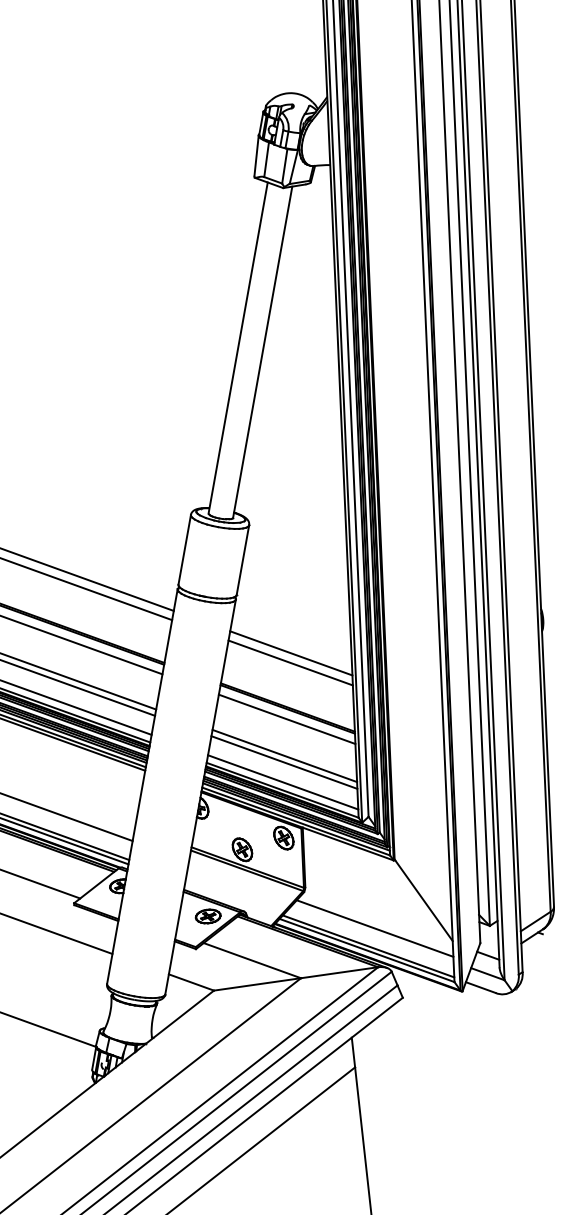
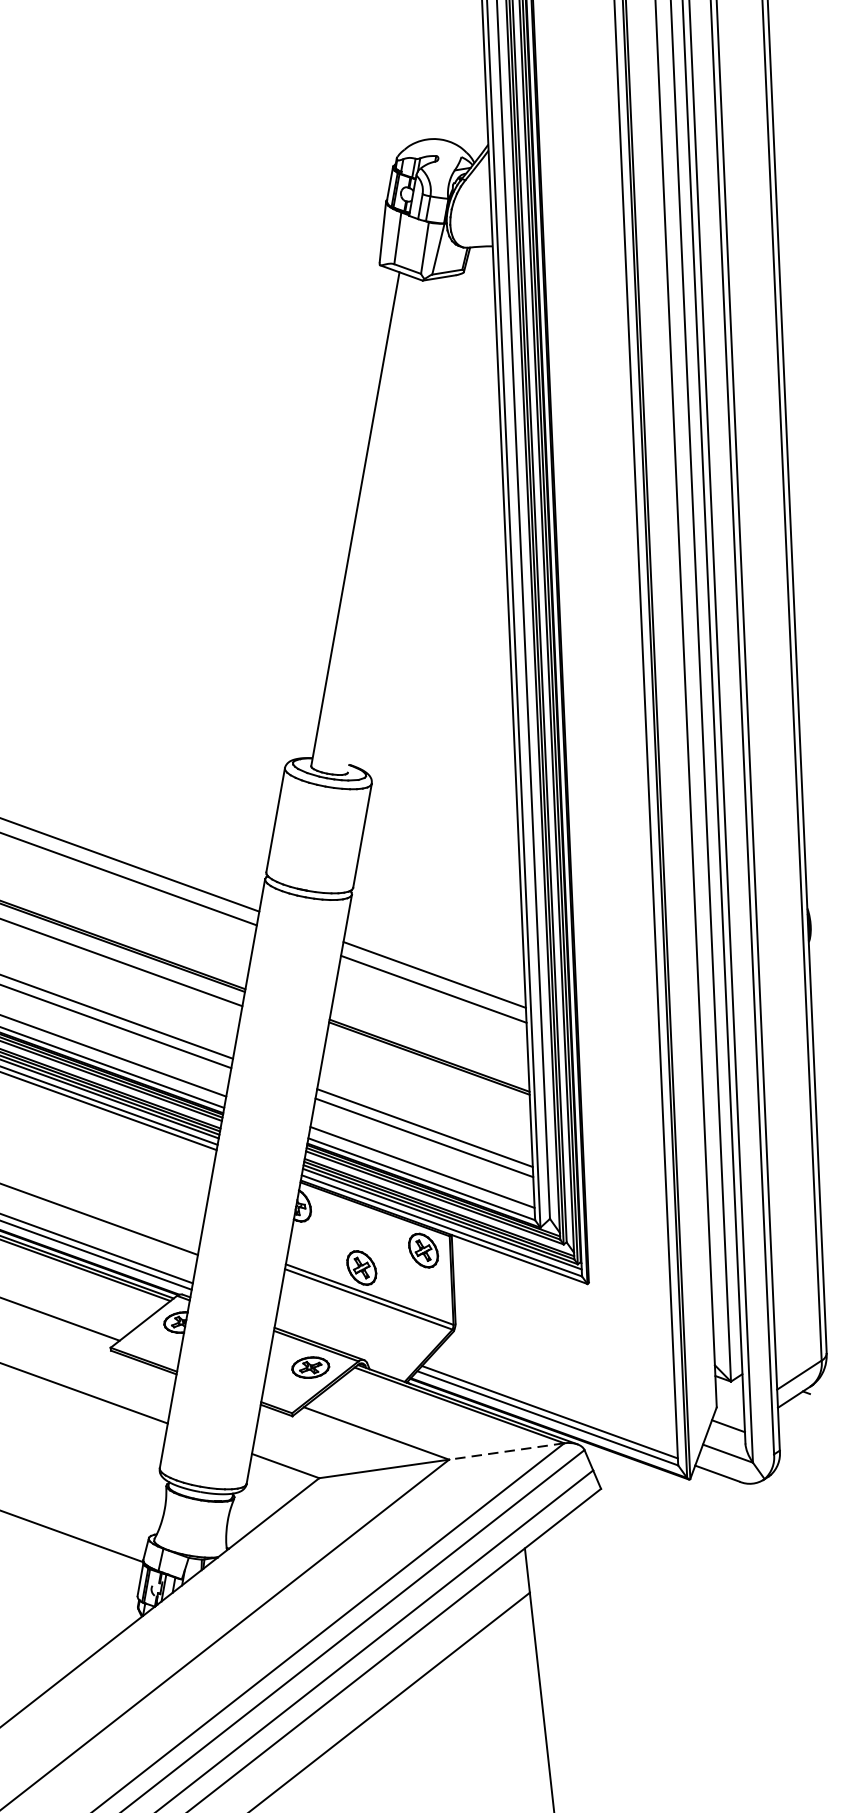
line: (262, 351) -> (391, 524), removed
line: (286, 719) -> (427, 1073), removed
line: (423, 900) -> (631, 1343), removed
line: (374, 928) -> (558, 1385), removed
line: (339, 972) -> (506, 1451), solid -> dashed

